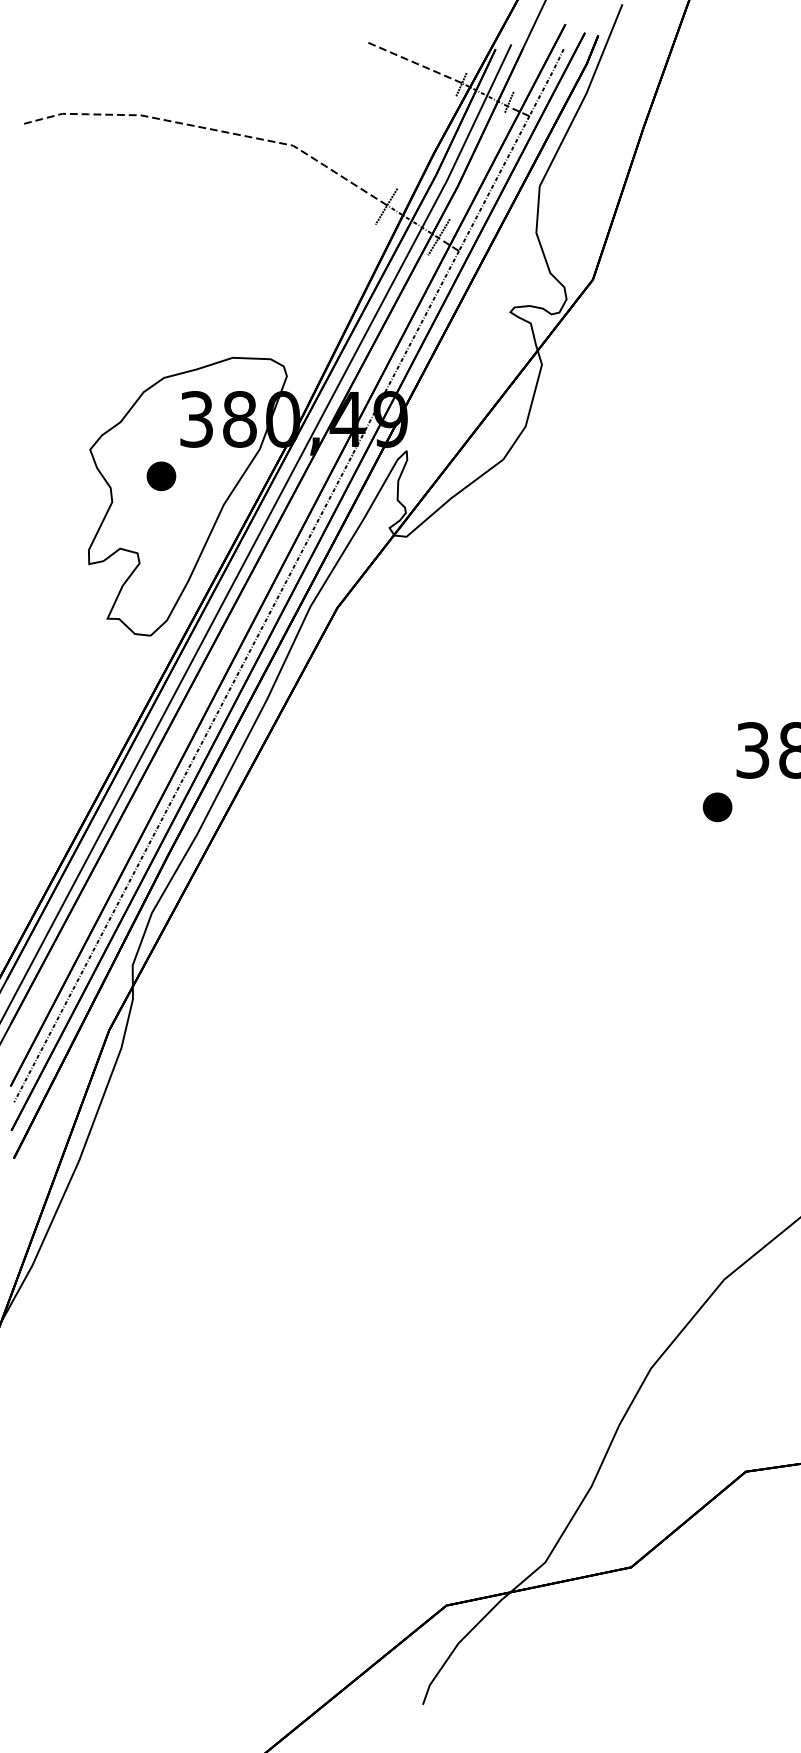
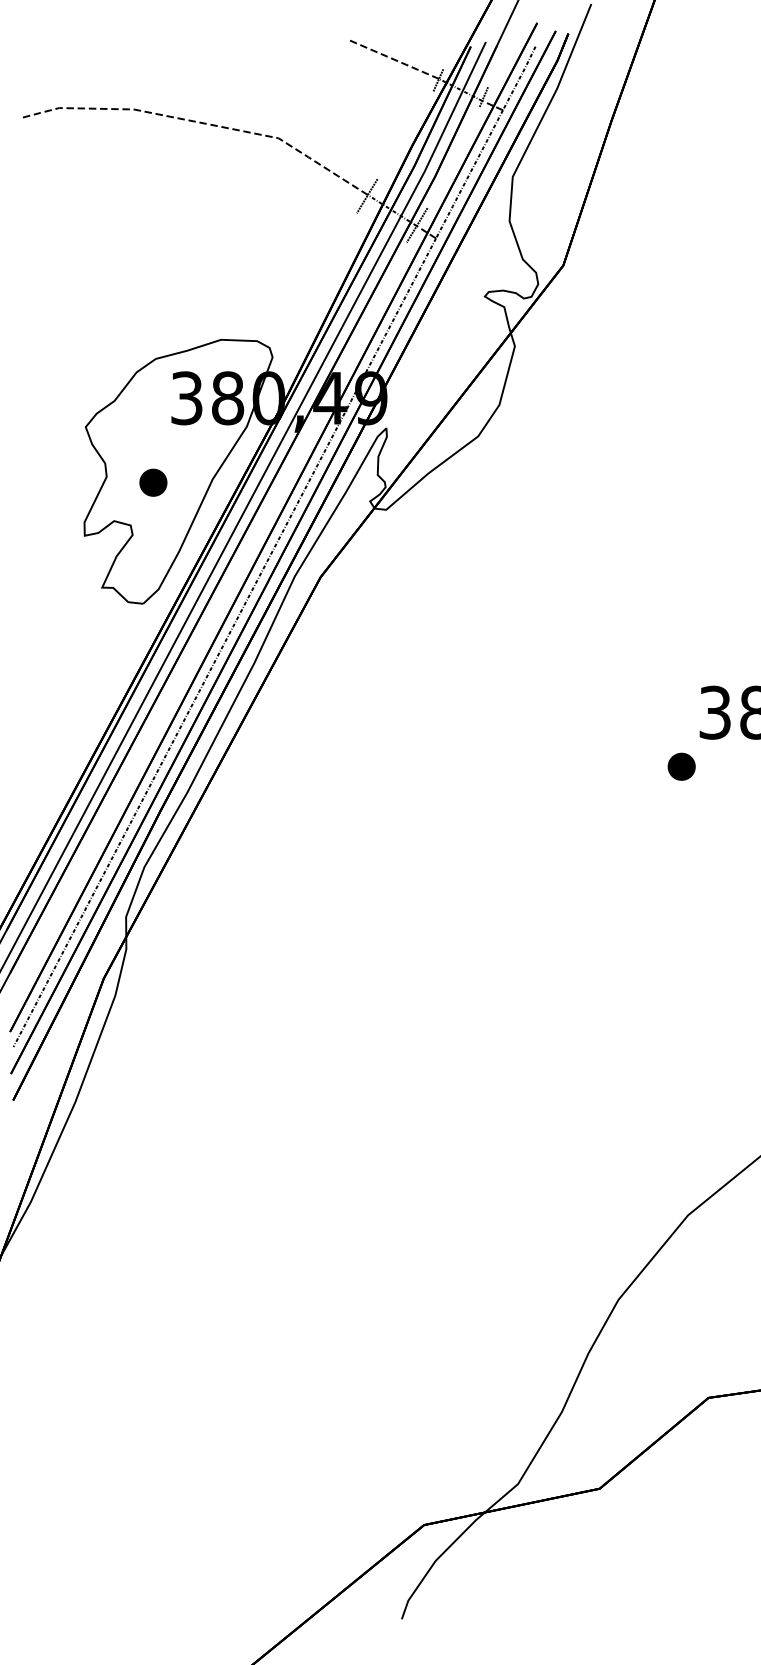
part: (161, 476) -> (153, 482), moved

